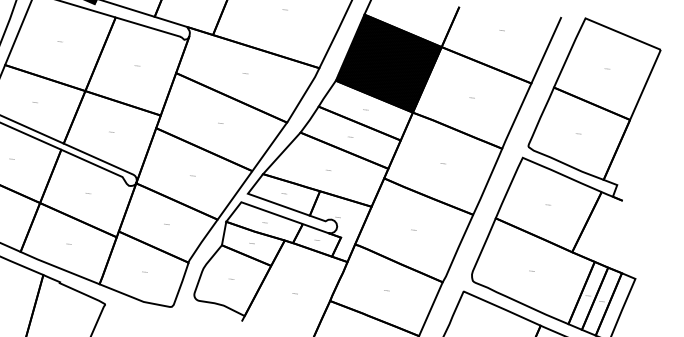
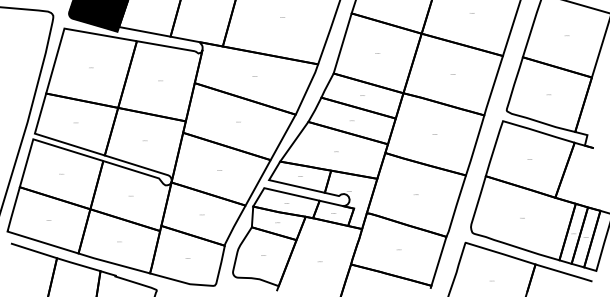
hatch: (388, 62) -> (377, 52), removed

